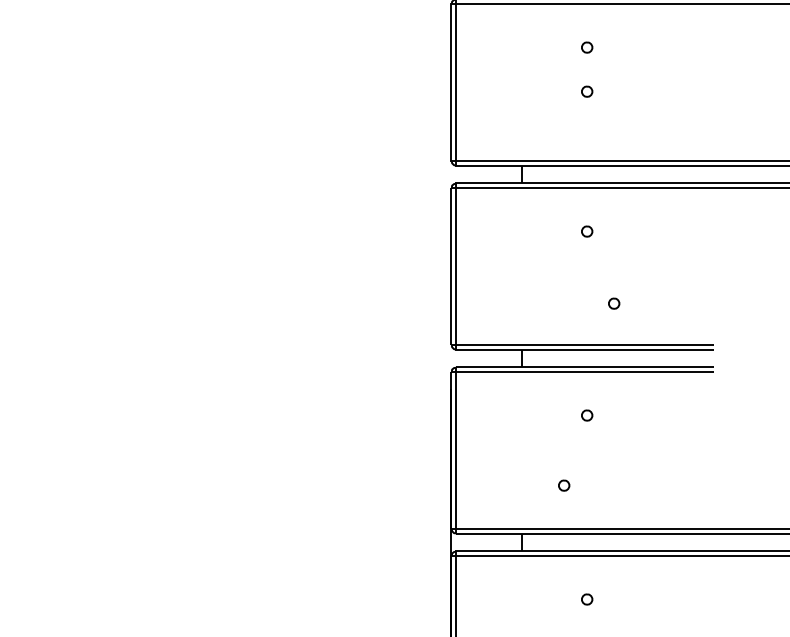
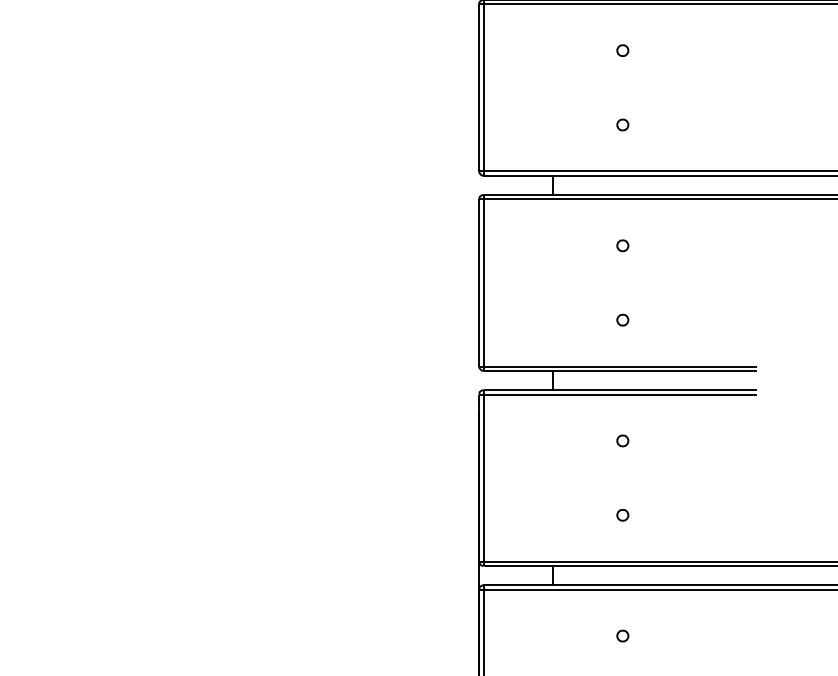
part: (587, 91) -> (623, 124), moved
part: (614, 303) -> (623, 319), moved
part: (564, 485) -> (623, 515), moved

